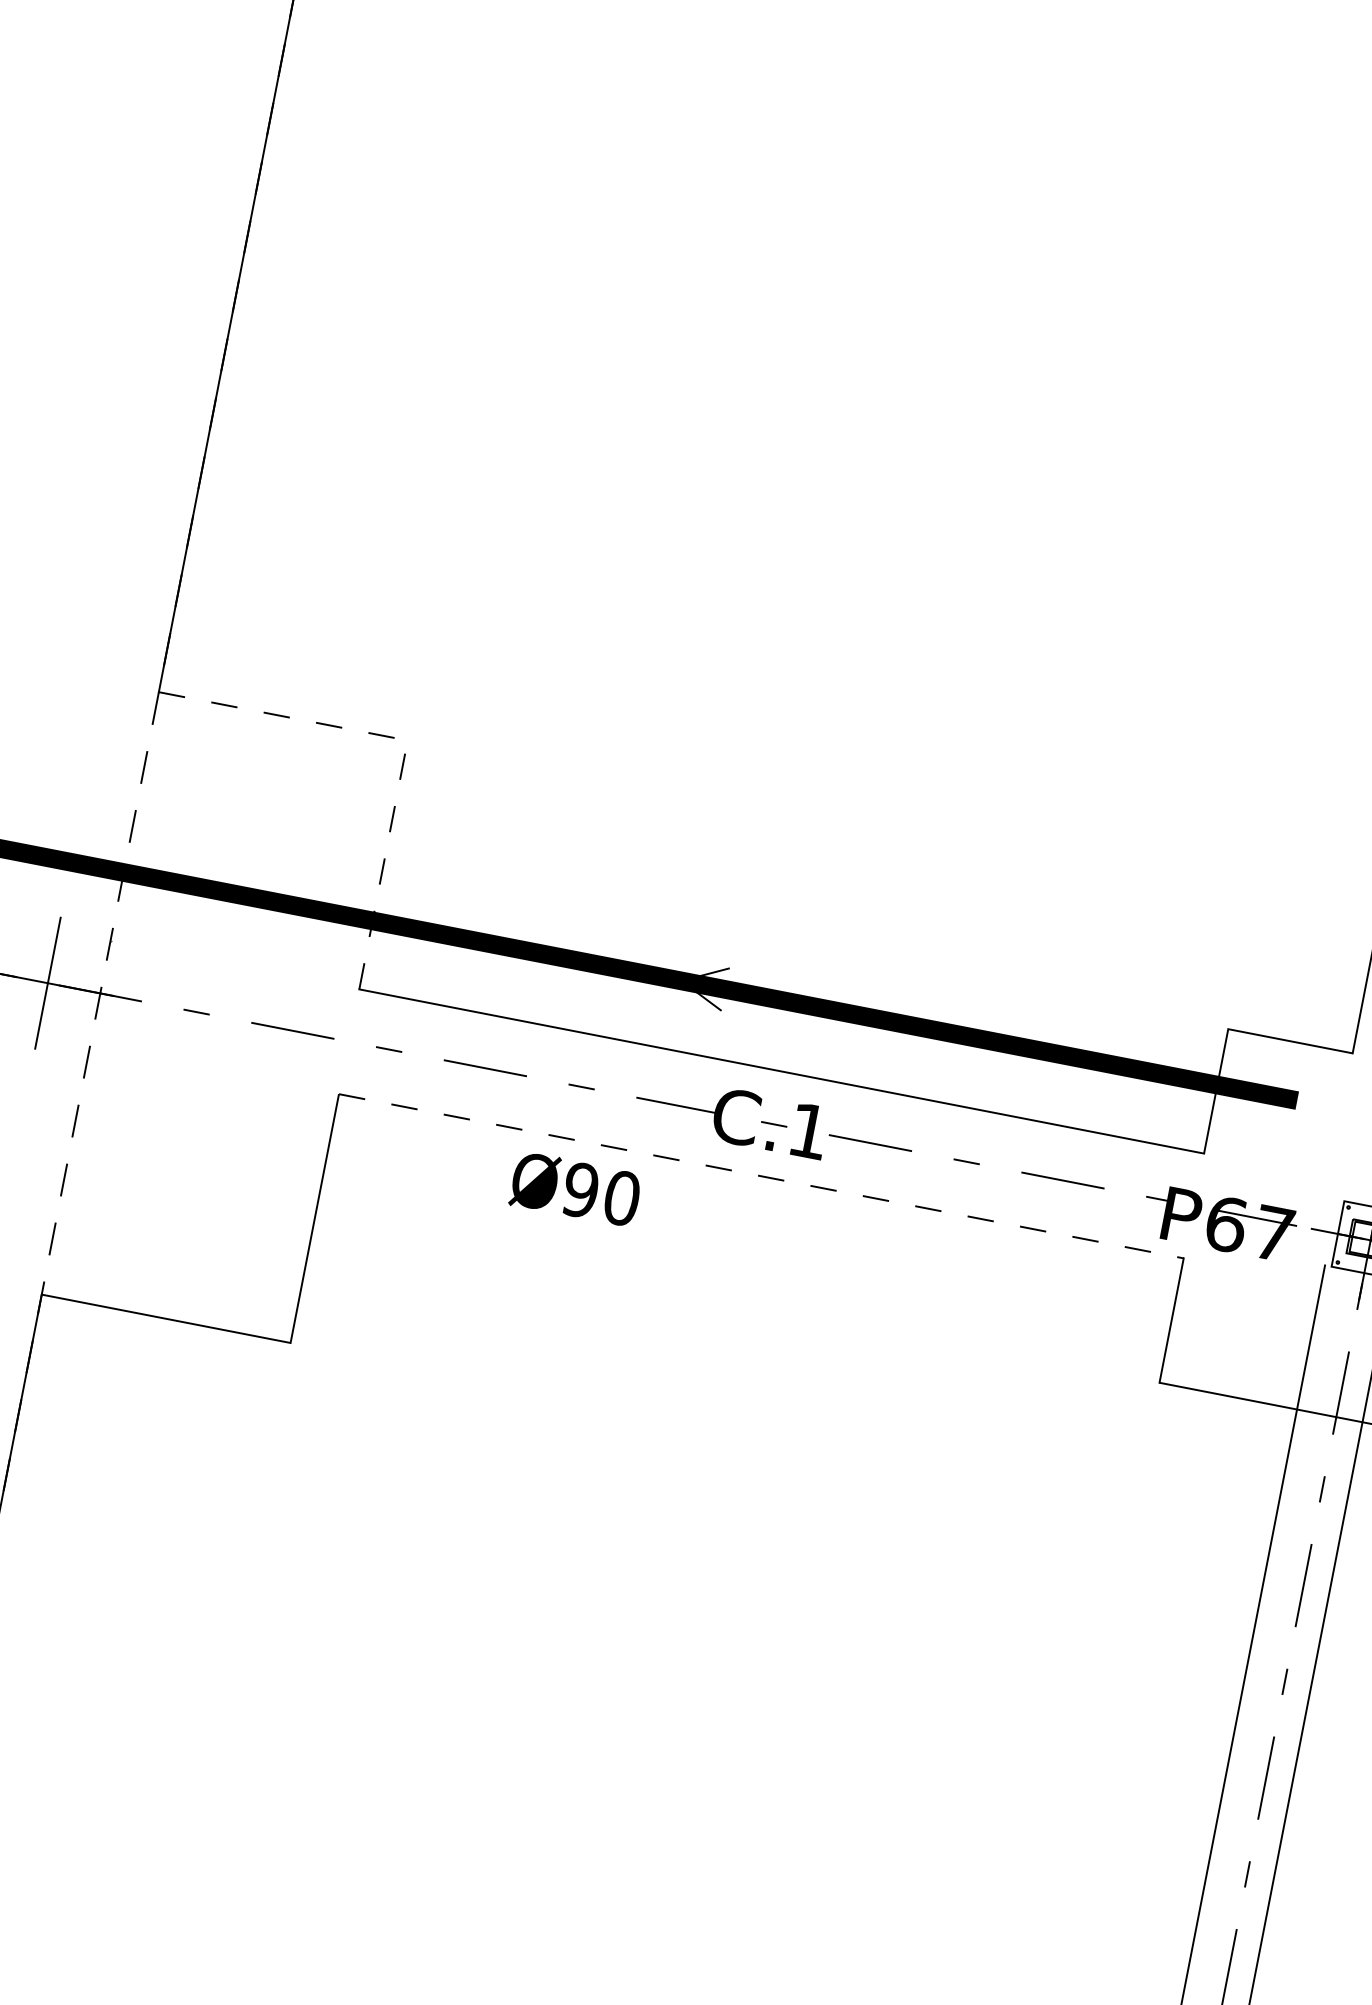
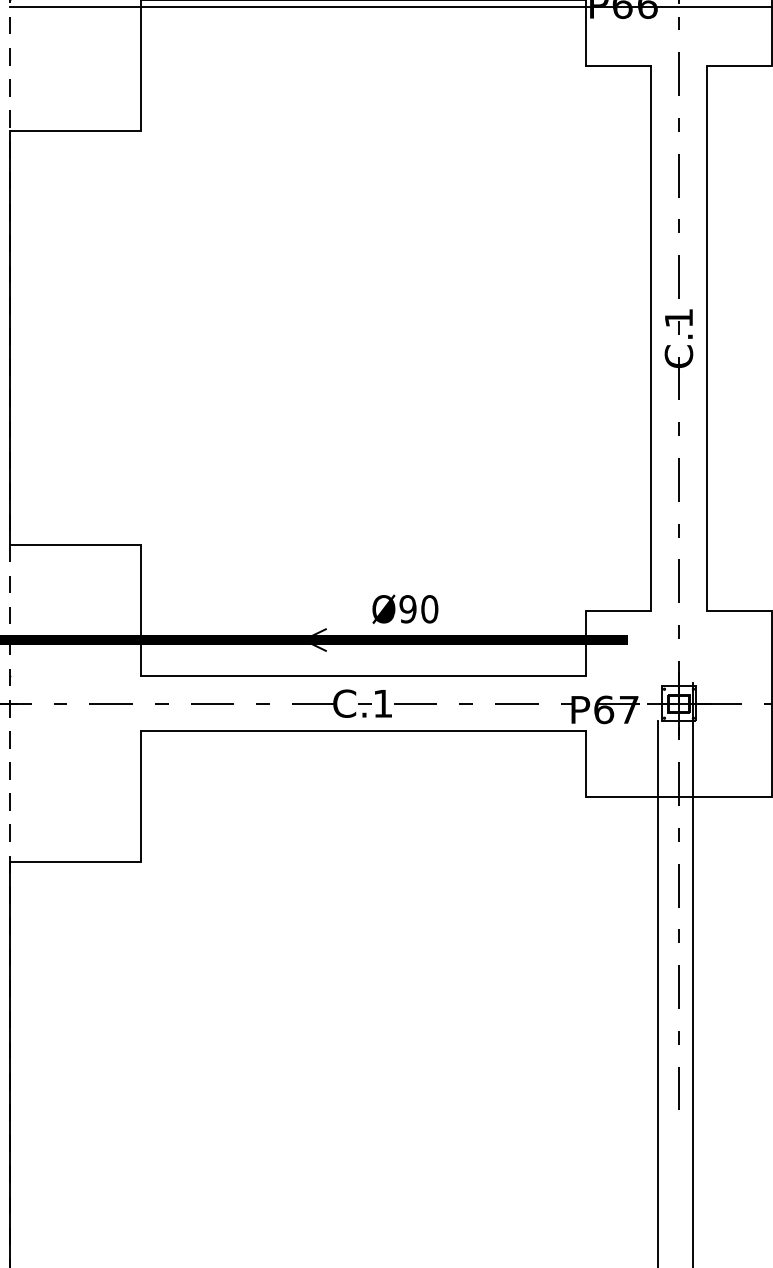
line: (407, 741) -> (140, 545), dashed -> solid
line: (761, 1176) -> (363, 731), dashed -> solid
text: (576, 1187) -> (405, 608), moved

